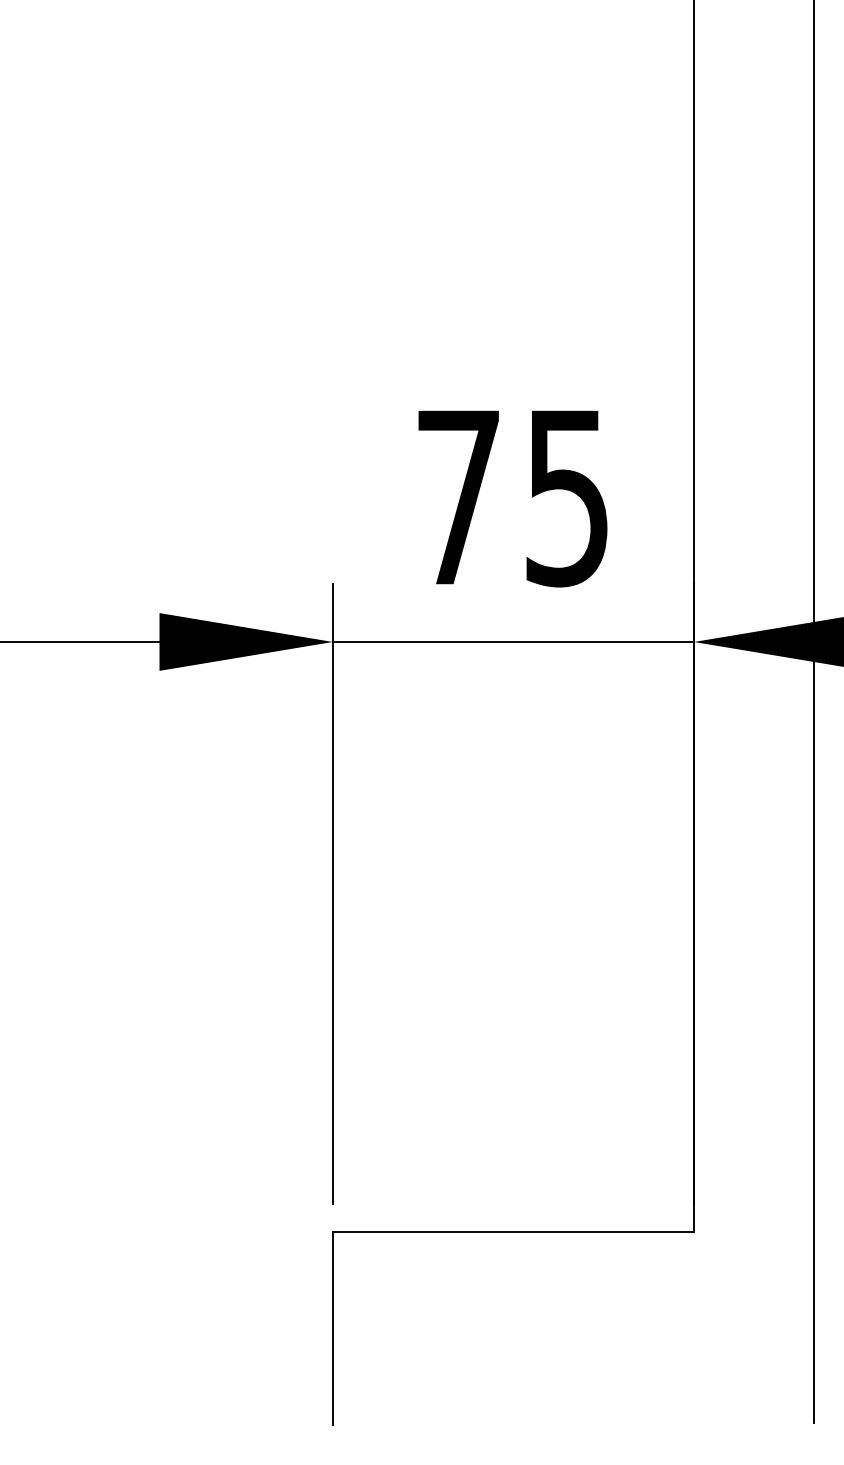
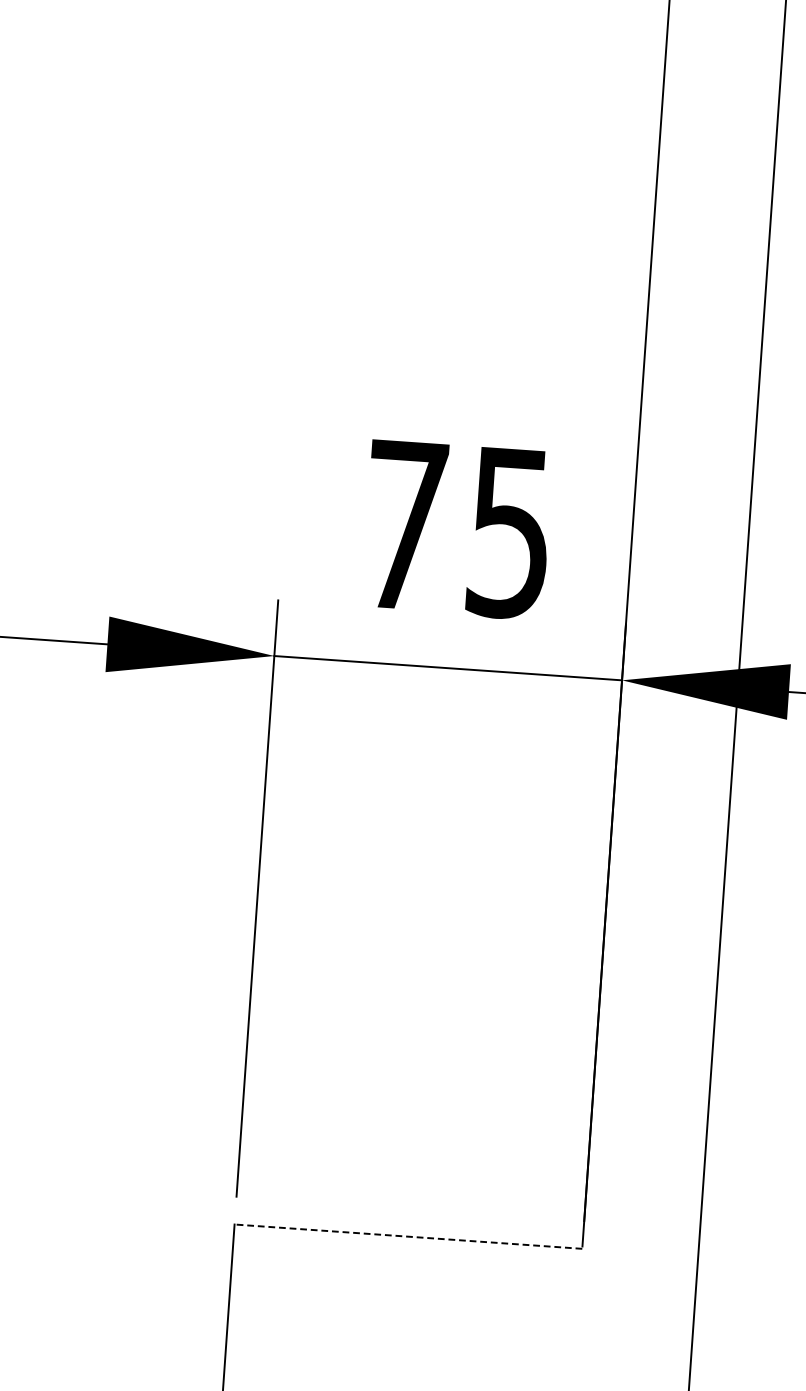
line: (513, 1232) -> (408, 1236), solid -> dashed

